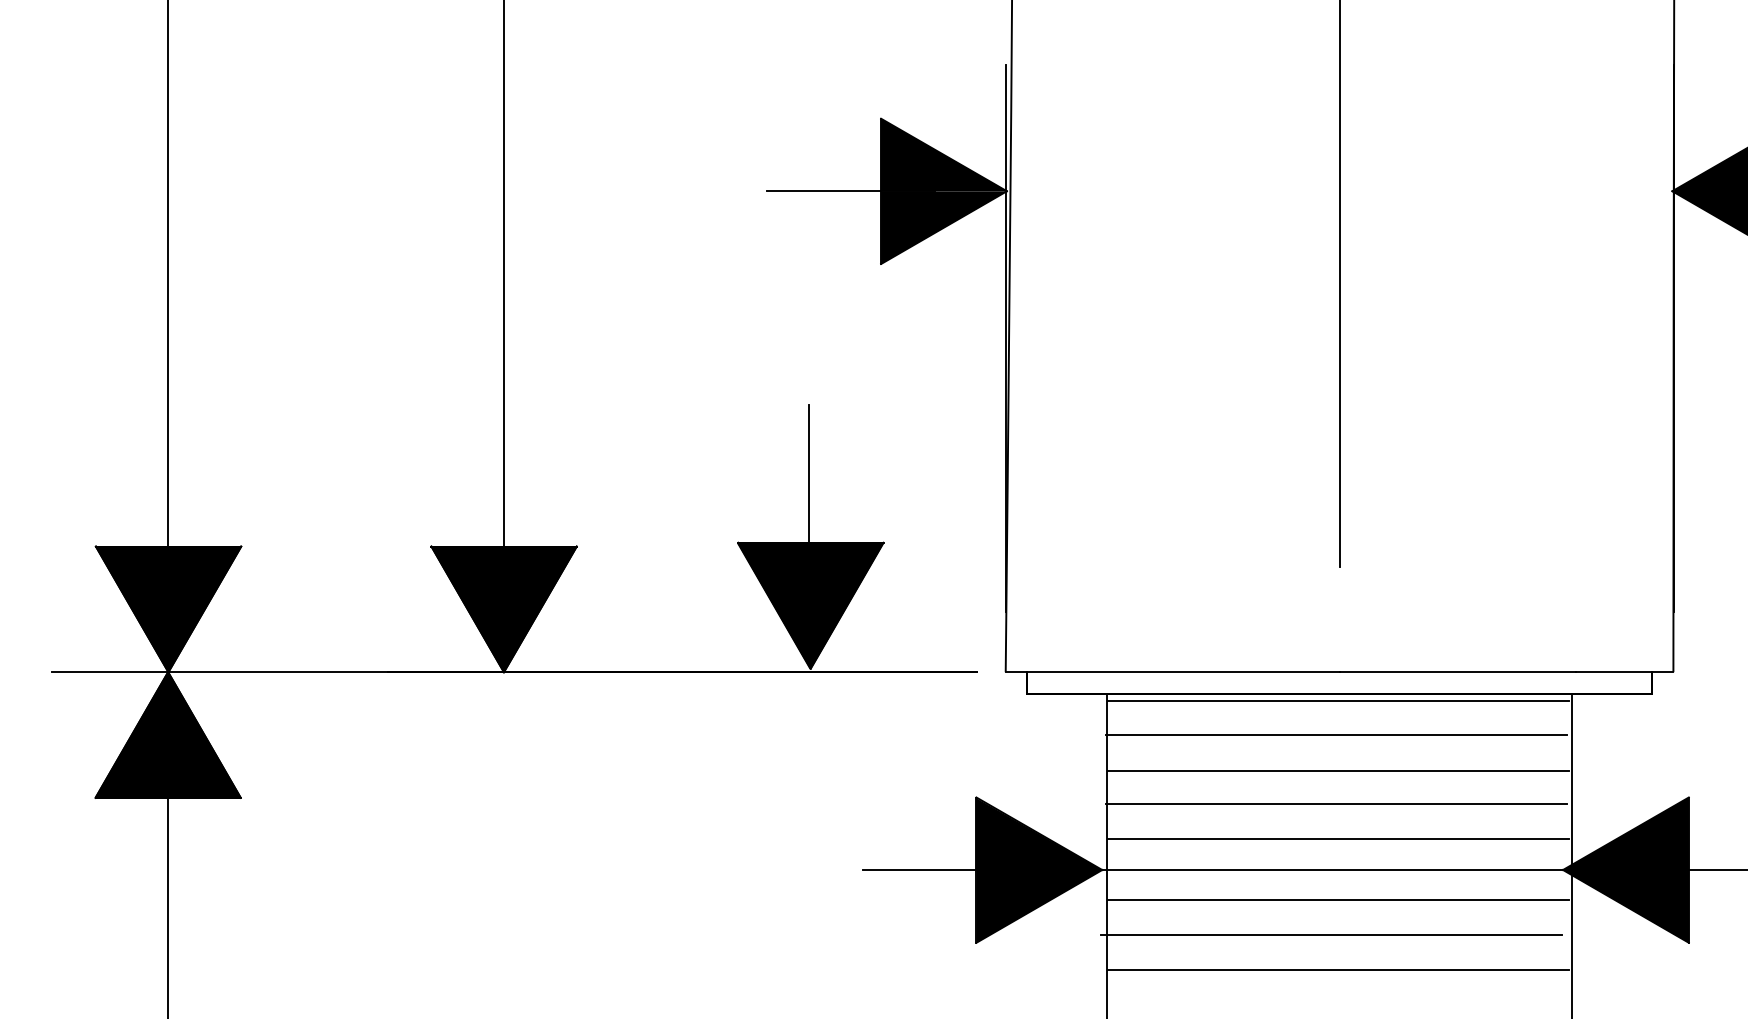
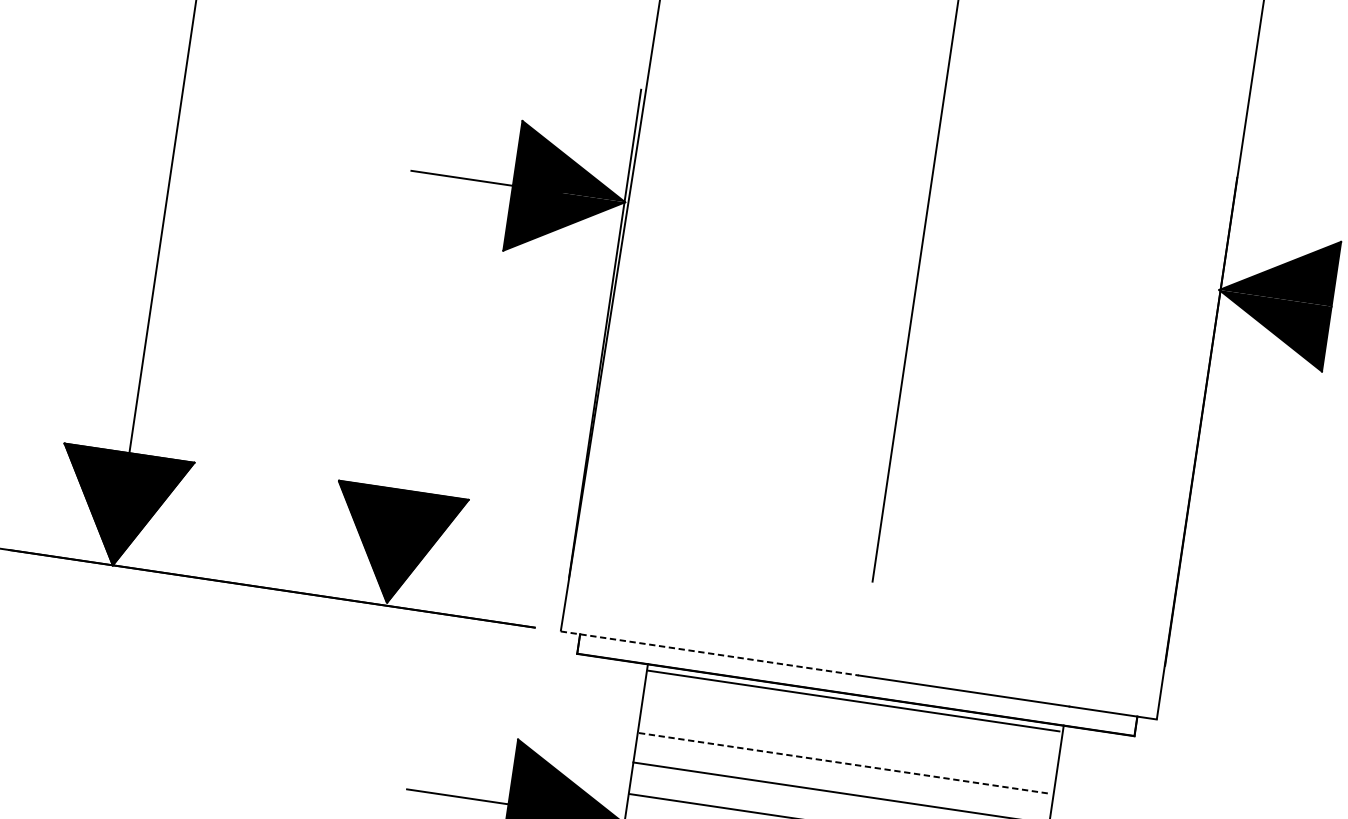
line: (808, 482) -> (409, 436), removed
line: (1172, 672) -> (709, 653), solid -> dashed
line: (1336, 735) -> (847, 731), removed
line: (1338, 770) -> (844, 763), solid -> dashed

